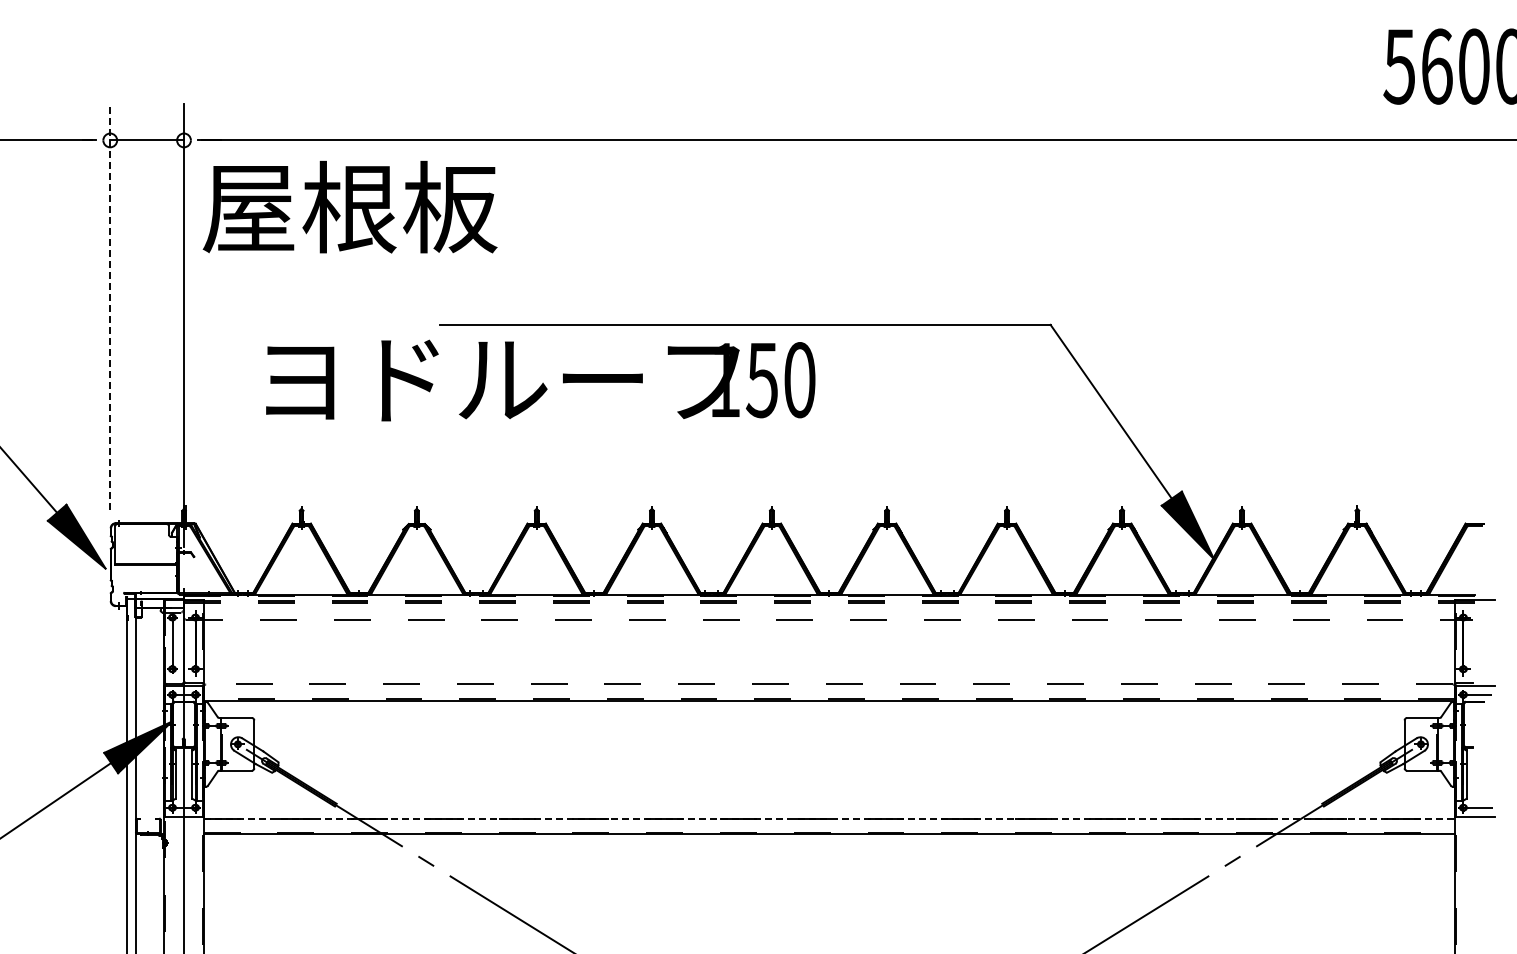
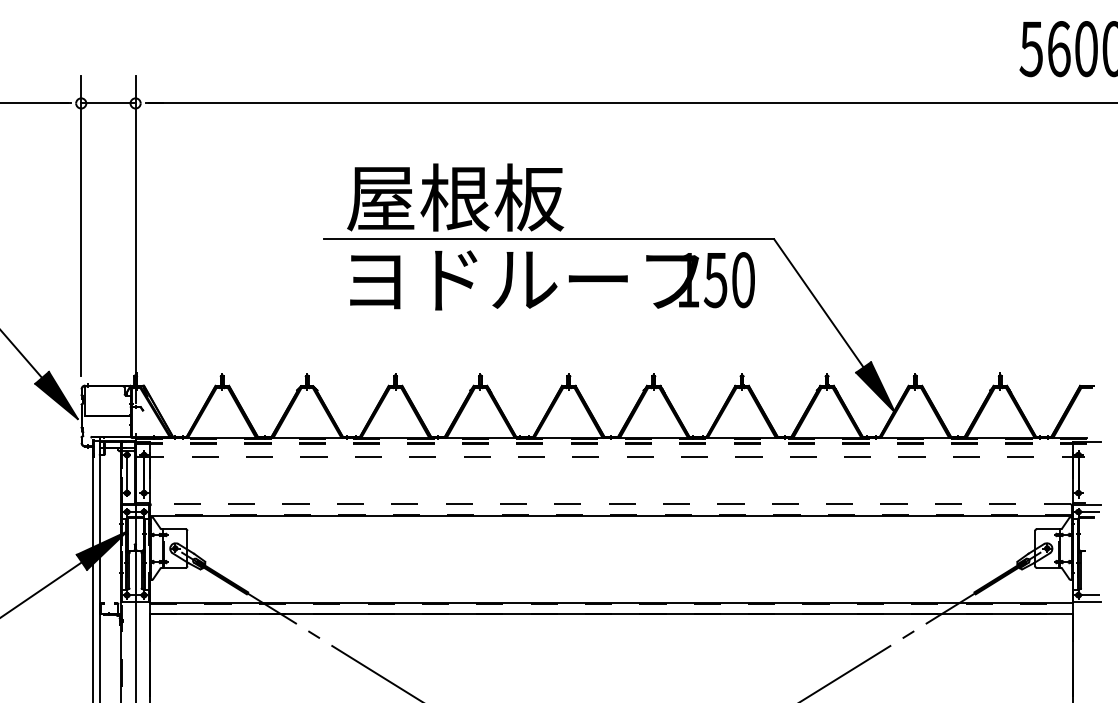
text: (349, 207) -> (455, 197), moved
line: (110, 306) -> (81, 225), dashed -> solid
text: (540, 380) -> (552, 280), moved
line: (829, 818) -> (611, 603), dashed -> solid

